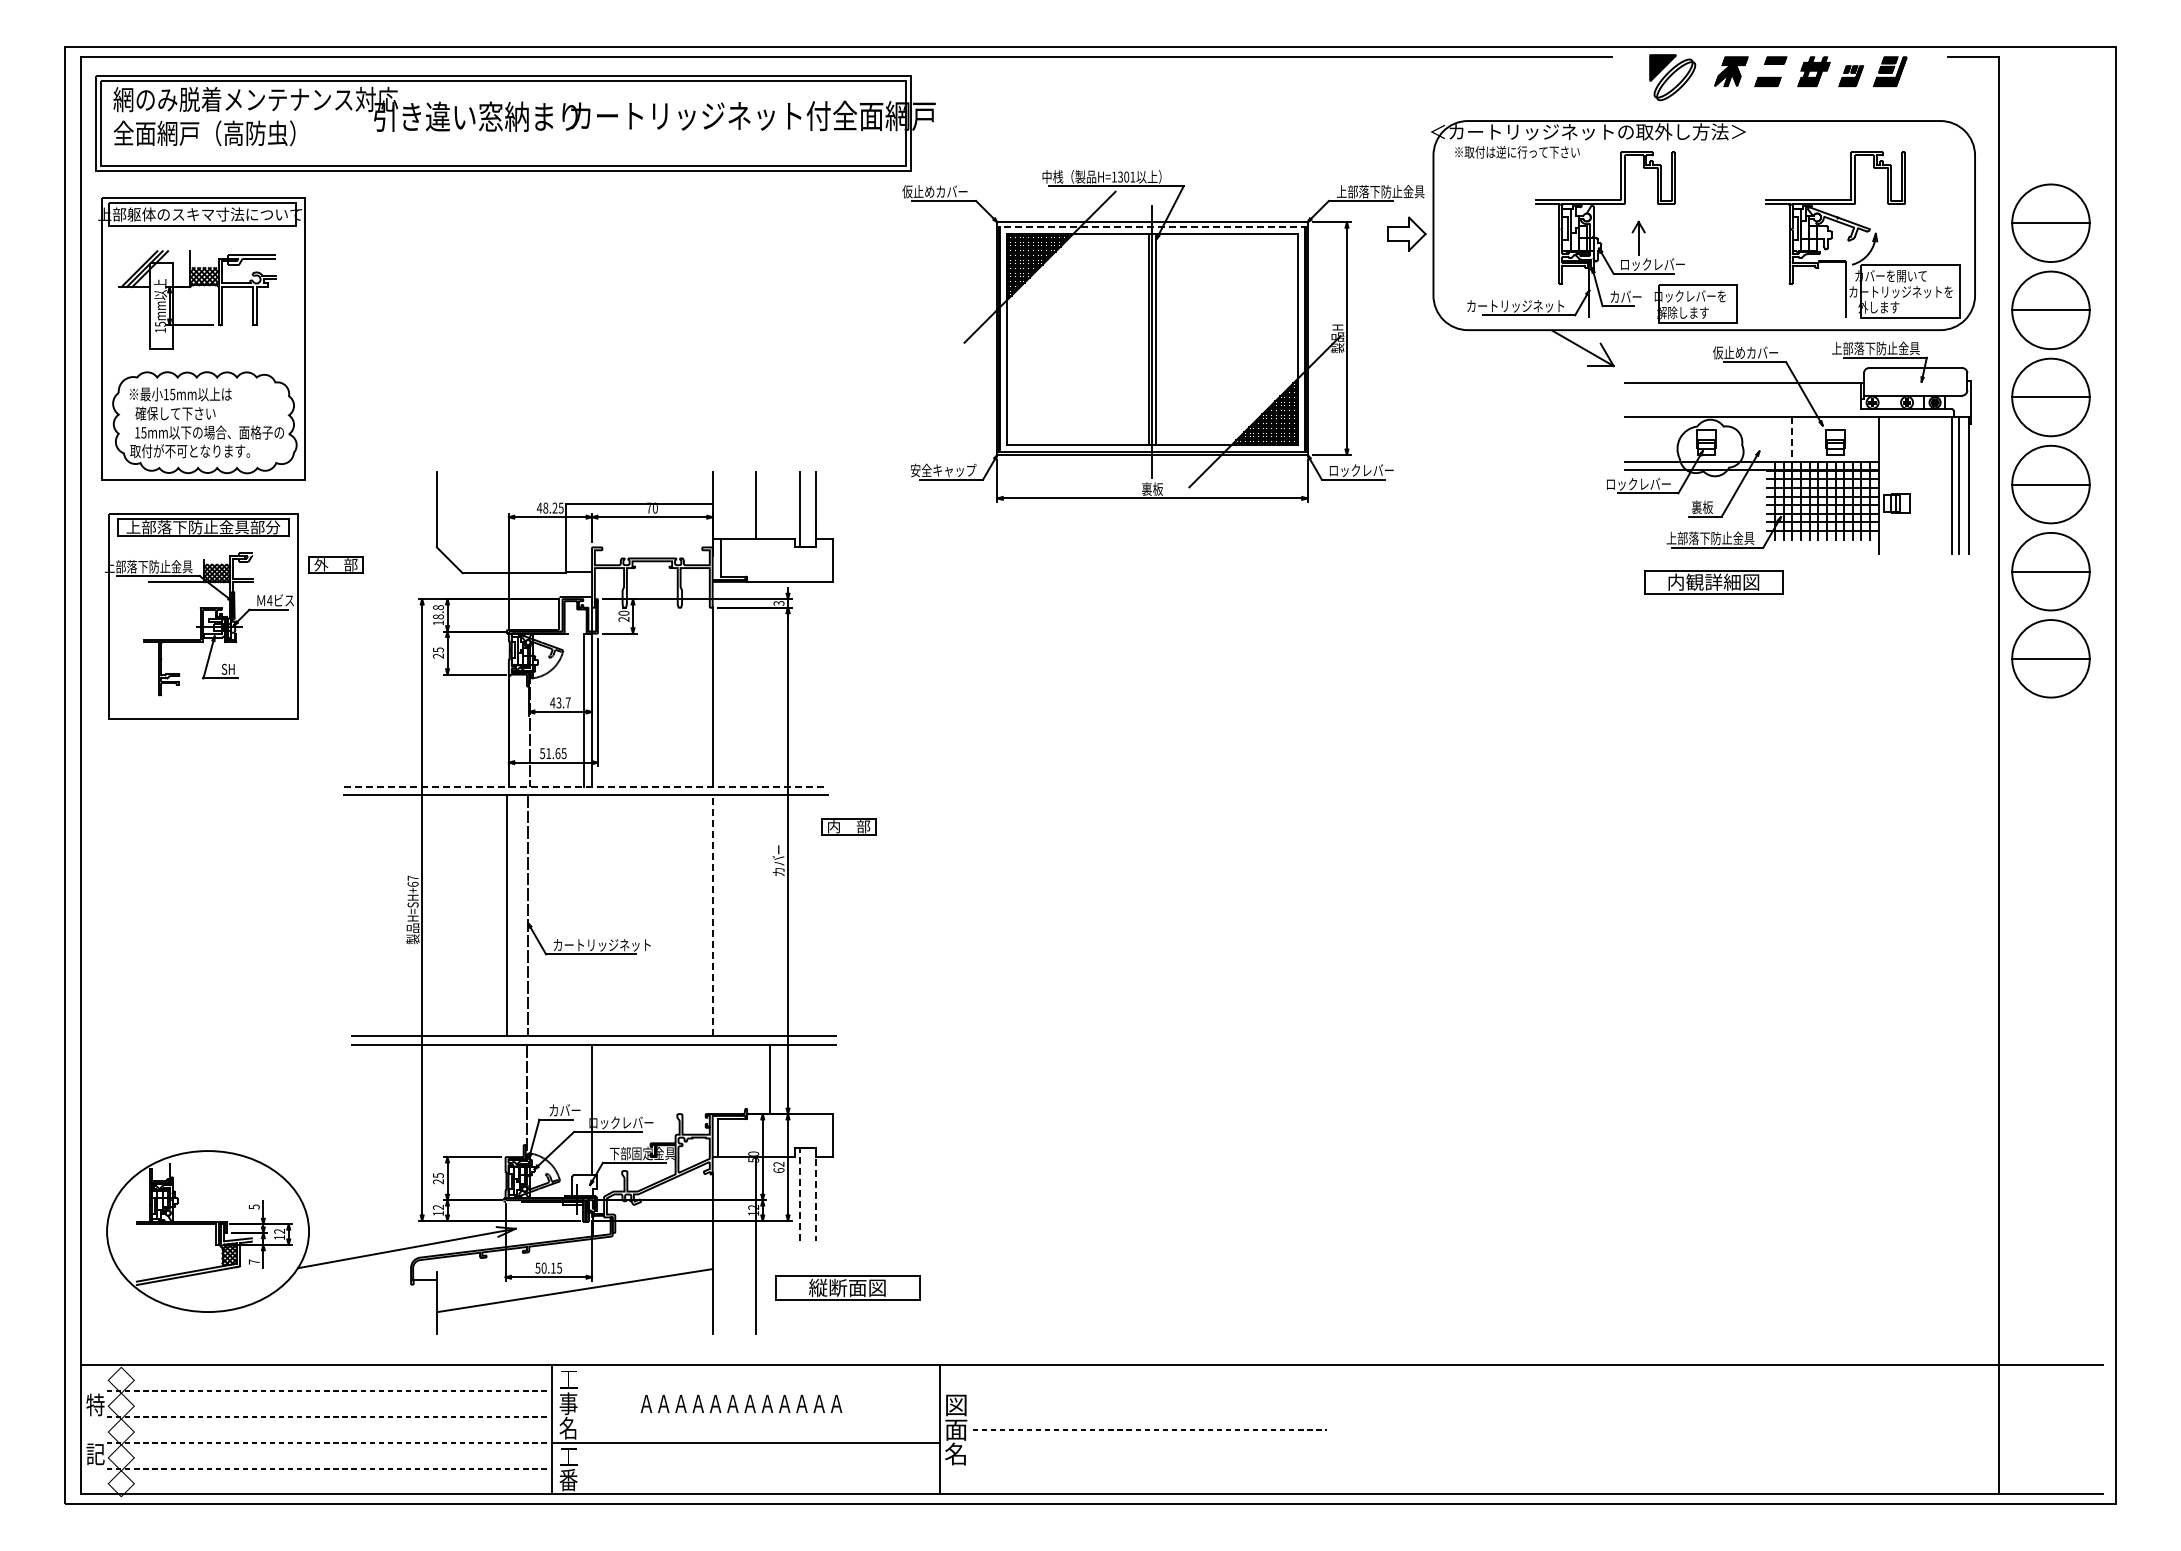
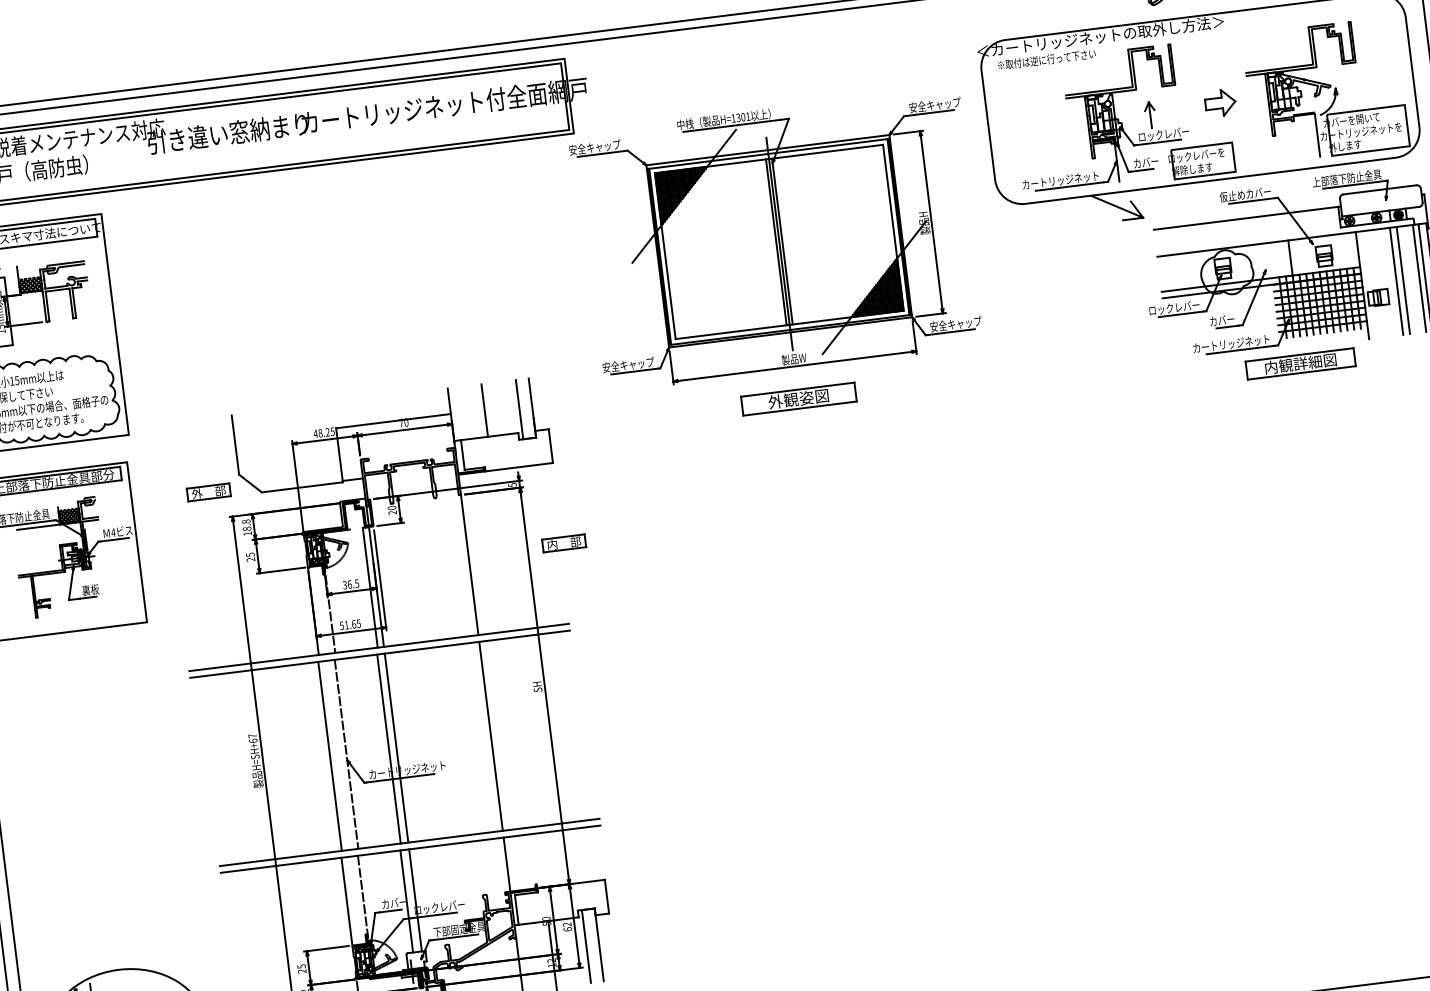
text: (935, 191) -> (594, 147), 仮止めカバー -> 安全キャップ
text: (1380, 191) -> (943, 103), 上部落下防止金具 -> 安全キャップ
line: (1151, 227) -> (767, 154), dashed -> solid
part: (1406, 233) -> (1220, 102), moved
line: (1792, 440) -> (1290, 258), dashed -> solid
text: (1361, 470) -> (955, 324), ロックレバー -> 安全キャップ
line: (1922, 485) -> (1396, 281), added
line: (1930, 485) -> (1403, 280), added
text: (1152, 488) -> (793, 358), 裏板 -> 製品W
text: (1696, 506) -> (1221, 319), 裏板 -> カバー
text: (1705, 538) -> (1231, 343), 上部落下防止金具 -> カートリッジネット
part: (1152, 539) -> (798, 398), added
part: (335, 564) -> (208, 492), moved
part: (1713, 582) -> (1300, 363), moved
text: (778, 603) -> (512, 485), 3 -> 5
text: (231, 668) -> (90, 589), SH -> 裏板
text: (560, 702) -> (351, 584), 43.7 -> 36.5
line: (586, 786) -> (379, 647), dashed -> solid
part: (848, 826) -> (563, 543), moved
text: (778, 860) -> (537, 686), カバー -> SH
line: (582, 915) -> (389, 748), added
line: (592, 915) -> (396, 747), added
line: (712, 915) -> (490, 736), dashed -> solid
line: (769, 1079) -> (506, 864), moved
line: (505, 1101) -> (346, 902), added
line: (580, 1110) -> (406, 901), added
line: (799, 1194) -> (586, 946), dashed -> solid
line: (816, 1195) -> (599, 945), dashed -> solid

